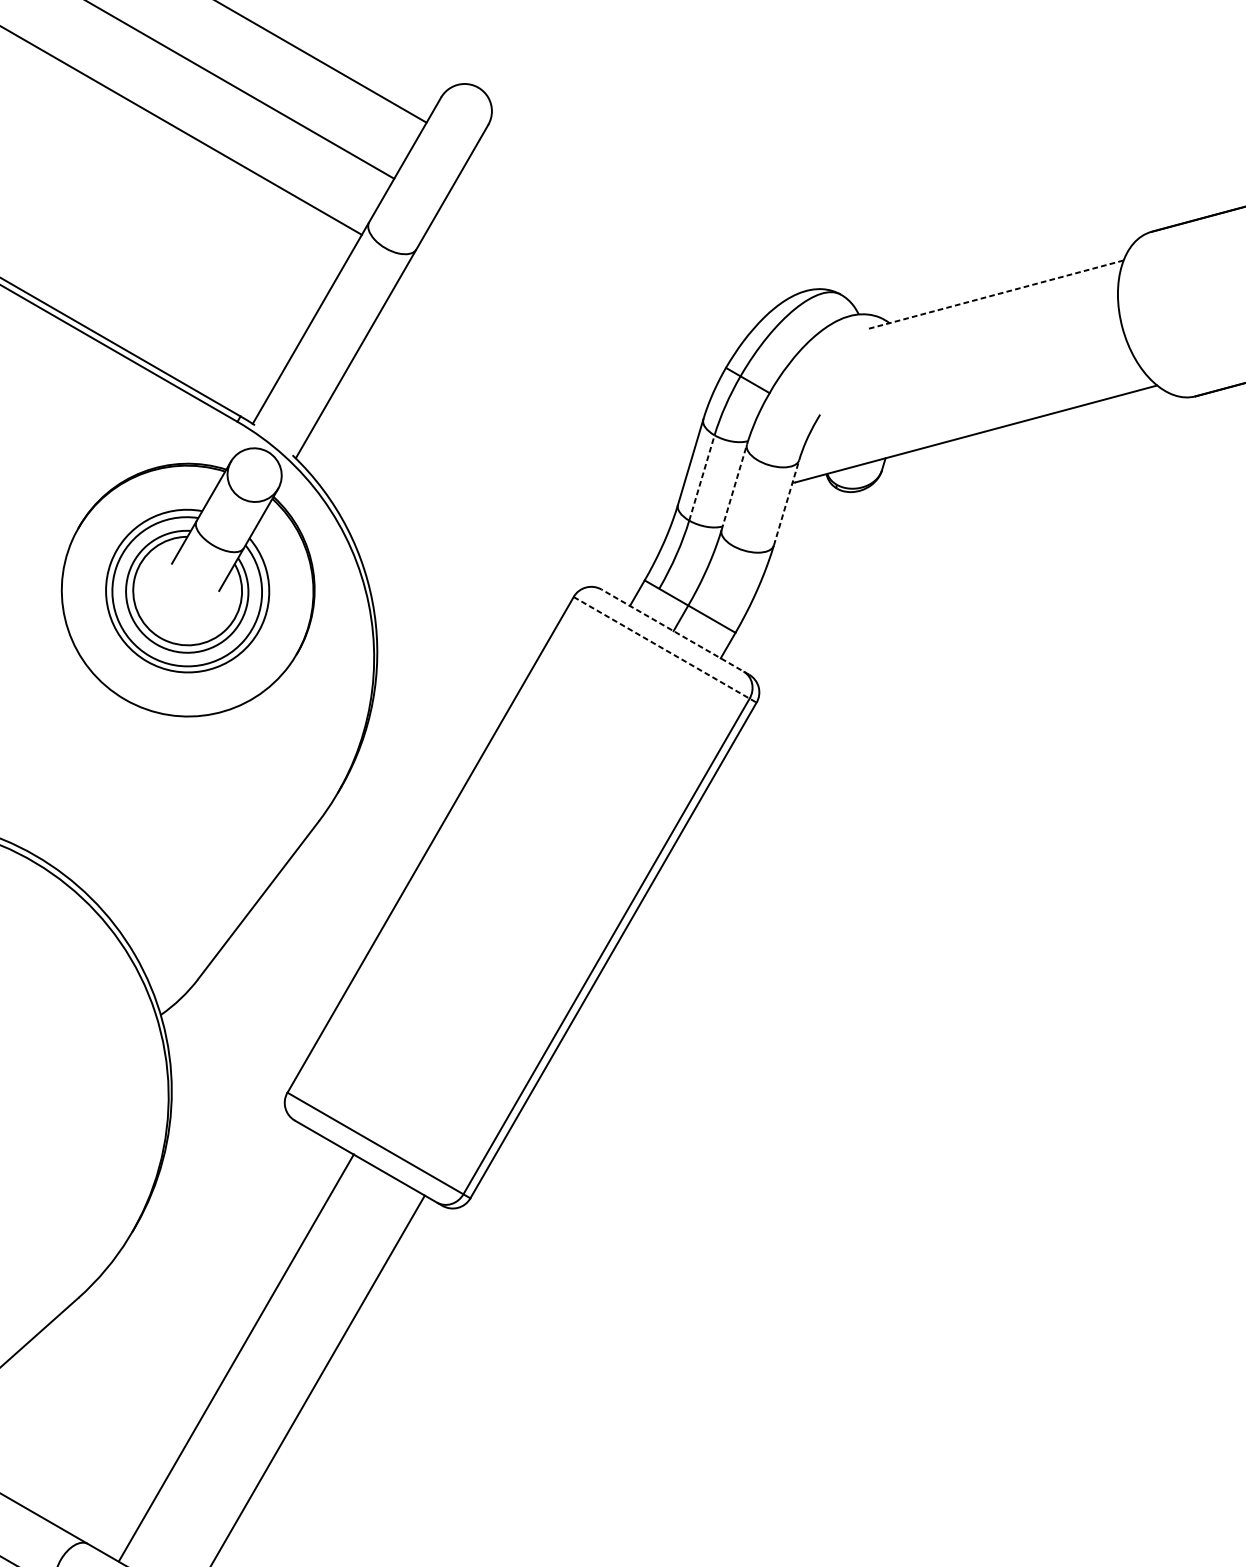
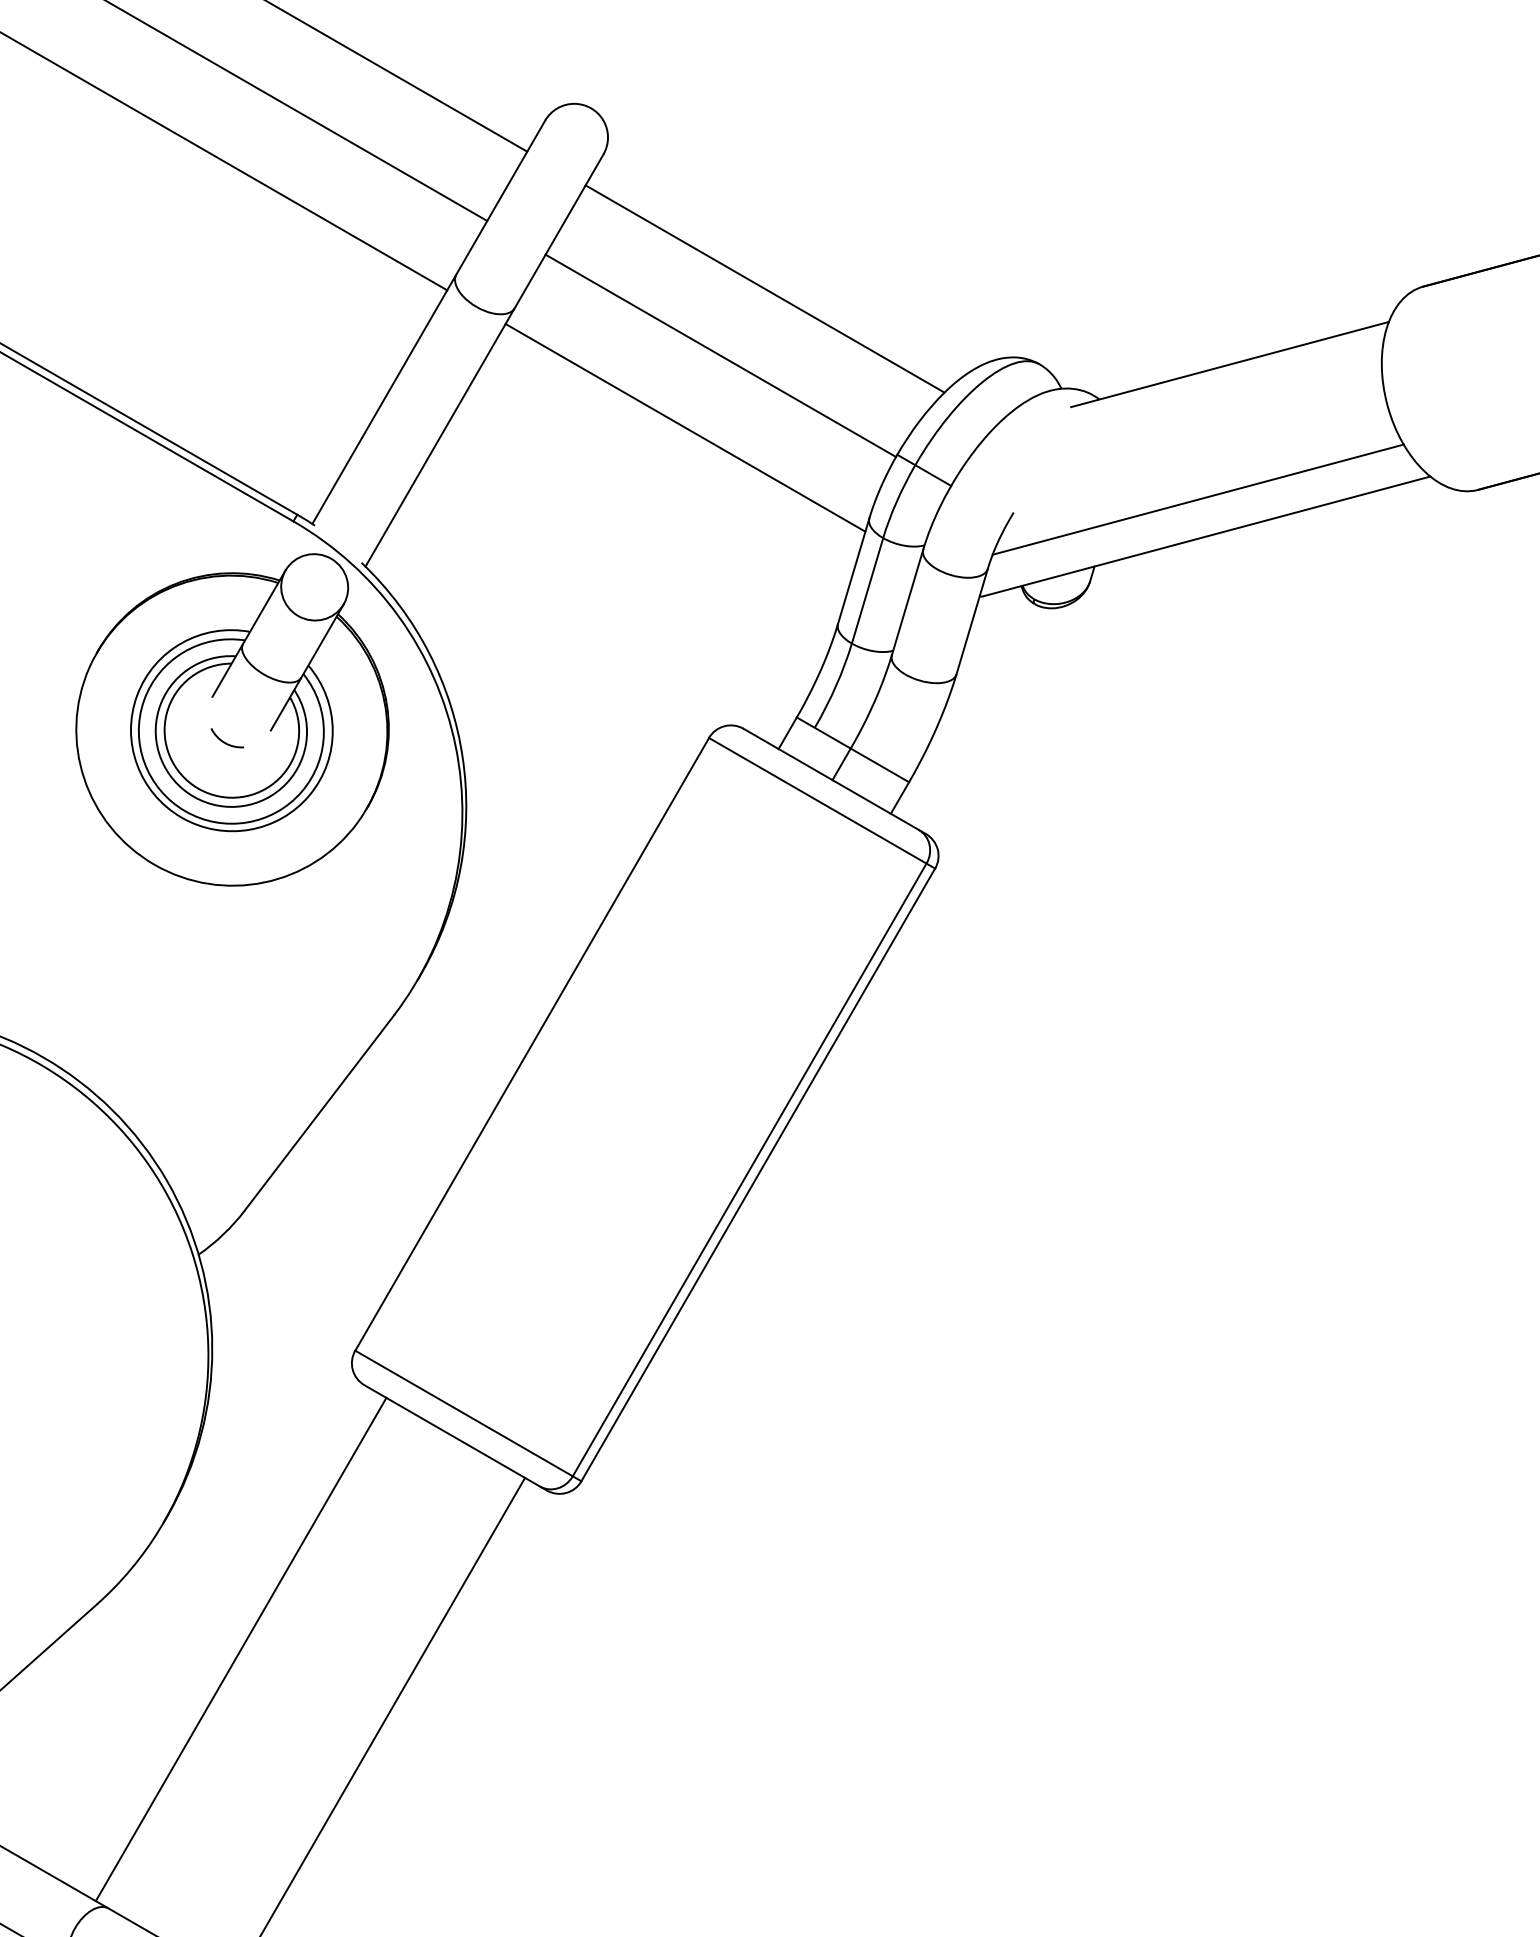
line: (618, 233) -> (764, 288), added
line: (582, 287) -> (720, 355), added
line: (994, 294) -> (1229, 364), dashed -> solid
line: (554, 345) -> (685, 427), added
line: (968, 404) -> (1197, 499), added
line: (701, 477) -> (867, 590), dashed -> solid
line: (734, 486) -> (907, 601), dashed -> solid
line: (786, 502) -> (972, 621), dashed -> solid
arc: (183, 600) -> (226, 742), added
line: (675, 632) -> (834, 781), dashed -> solid
line: (665, 650) -> (822, 803), dashed -> solid
line: (235, 1357) -> (240, 1649), moved

